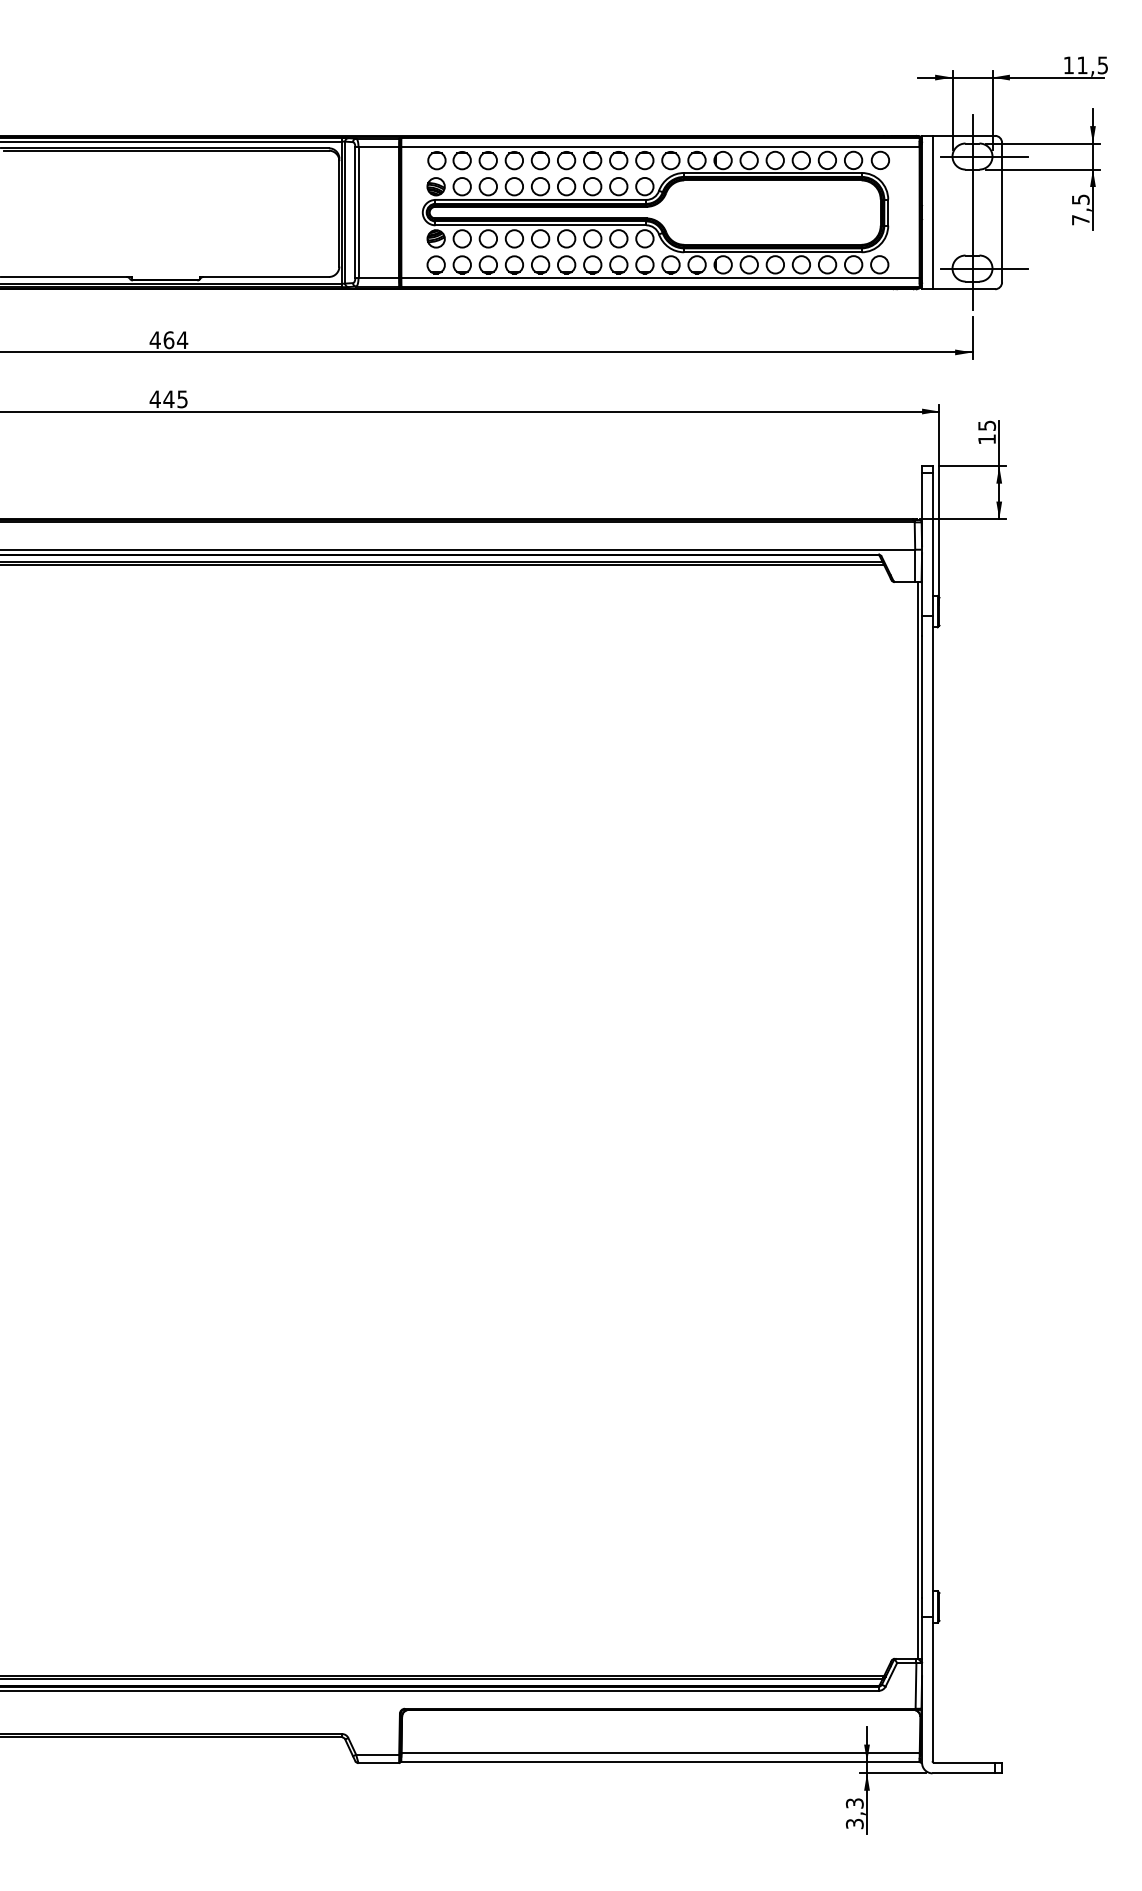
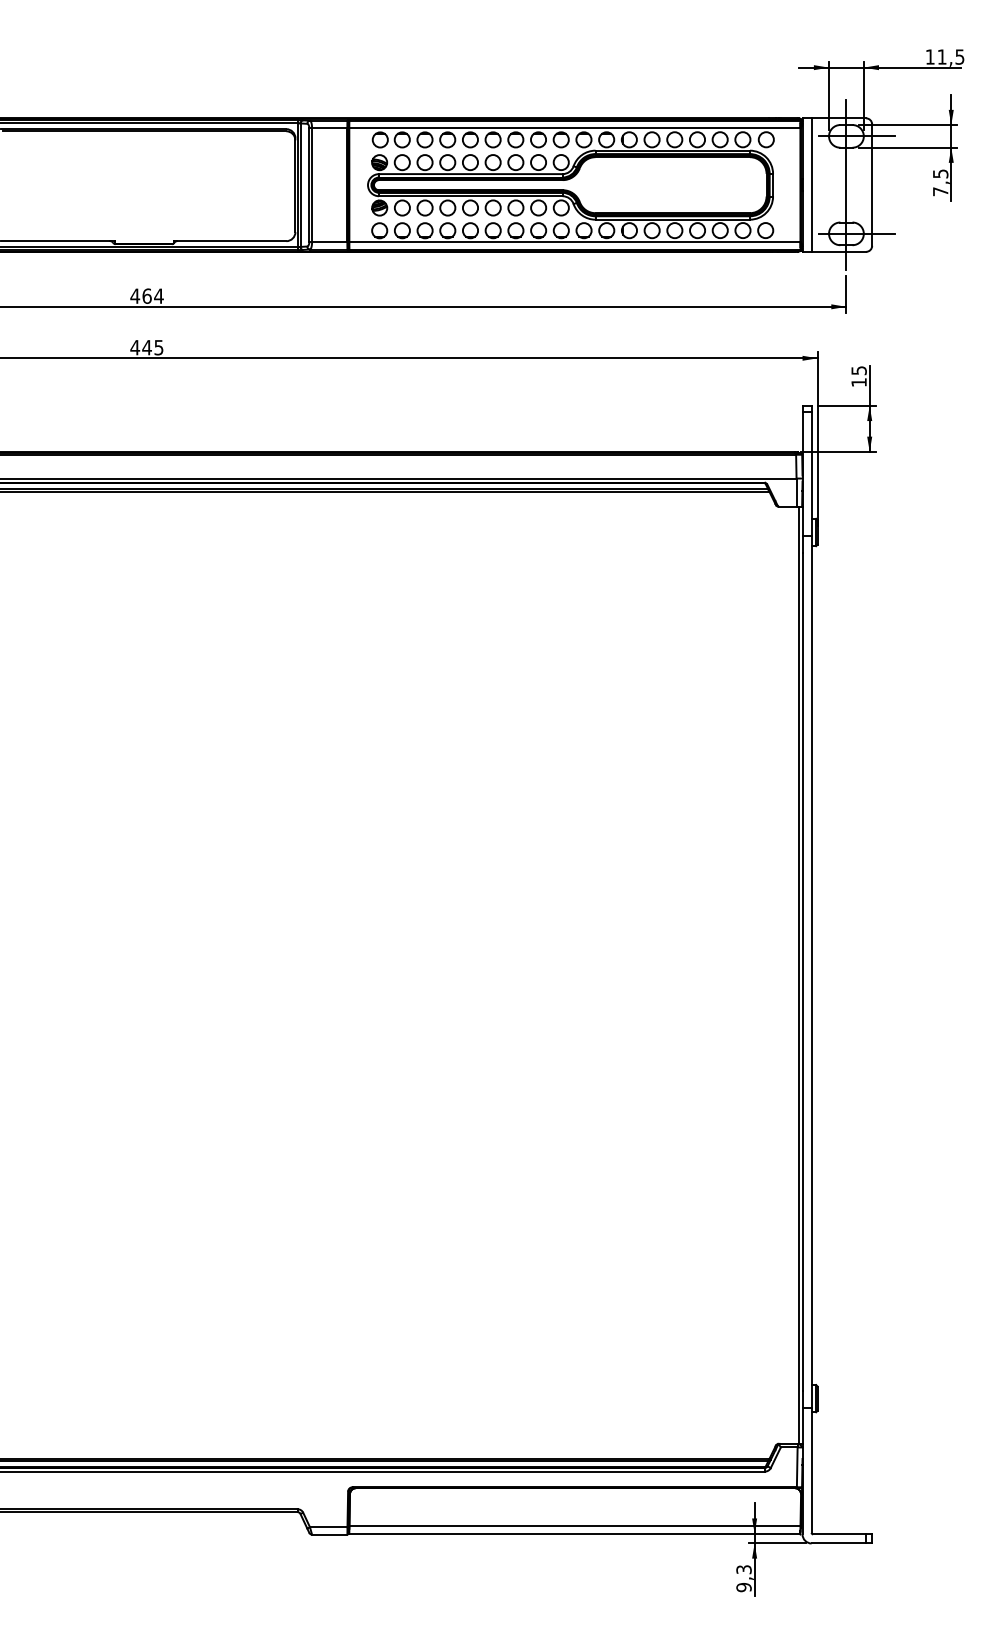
text: (854, 1823) -> (743, 1587), 3,3 -> 9,3

